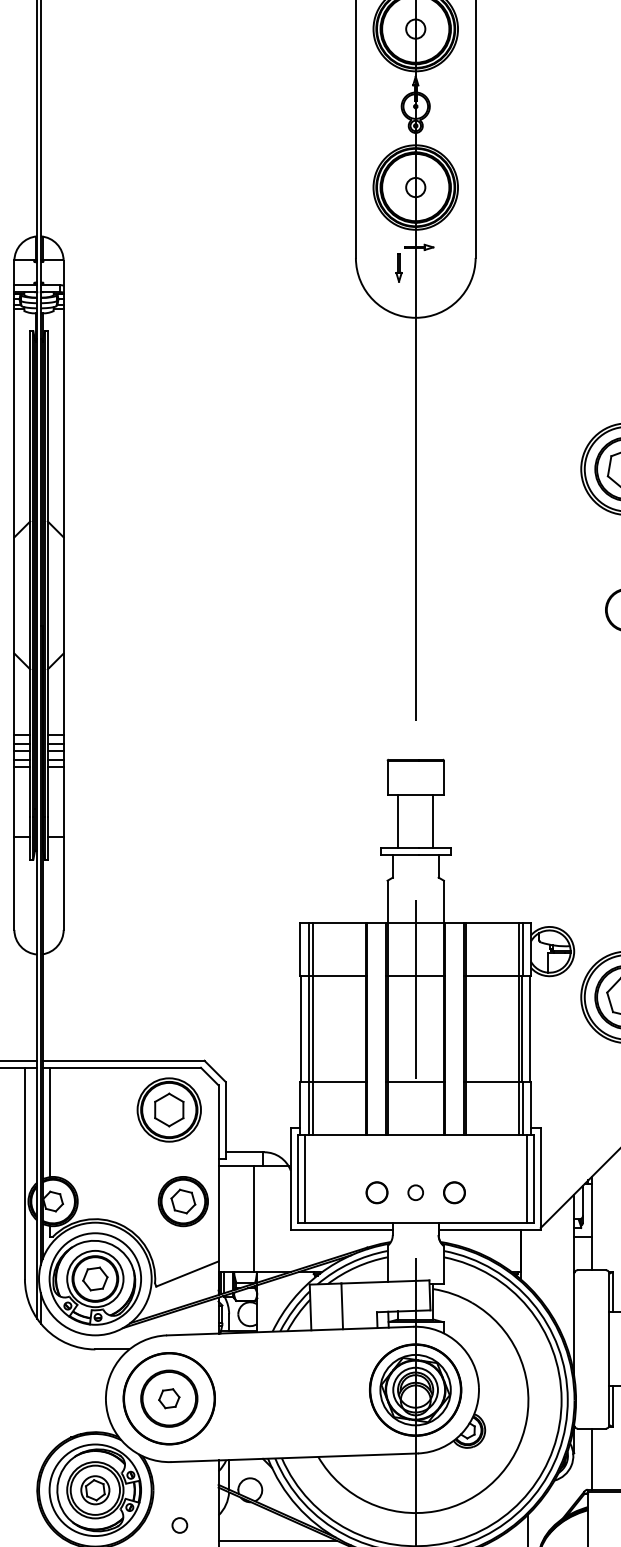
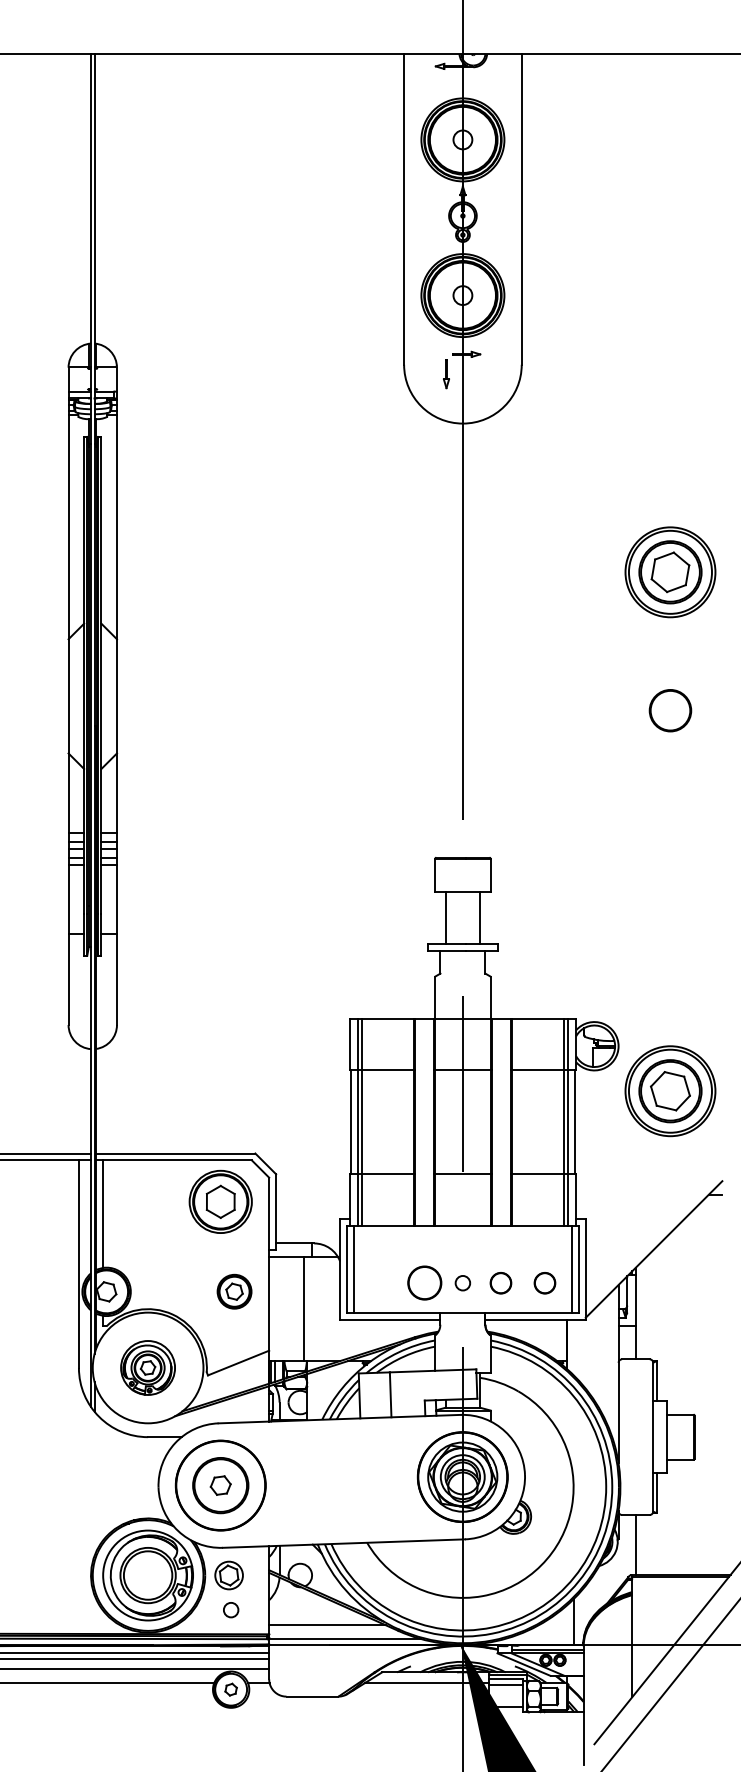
part: (376, 1193) -> (424, 1283), size x1.6
part: (498, 1193) -> (544, 1283), added
part: (183, 1201) -> (234, 1291), size x0.7
part: (94, 1278) -> (147, 1367), size x0.6
part: (94, 1490) -> (228, 1575), moved

